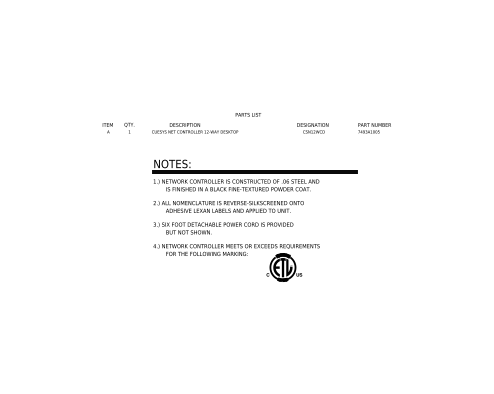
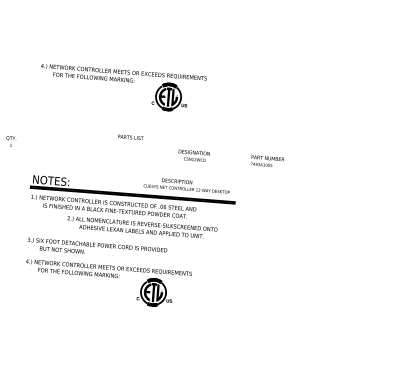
part: (236, 59) -> (123, 81), added
text: (195, 128) -> (187, 185), moved
text: (374, 128) -> (267, 161), moved
text: (228, 206) -> (142, 227), moved

